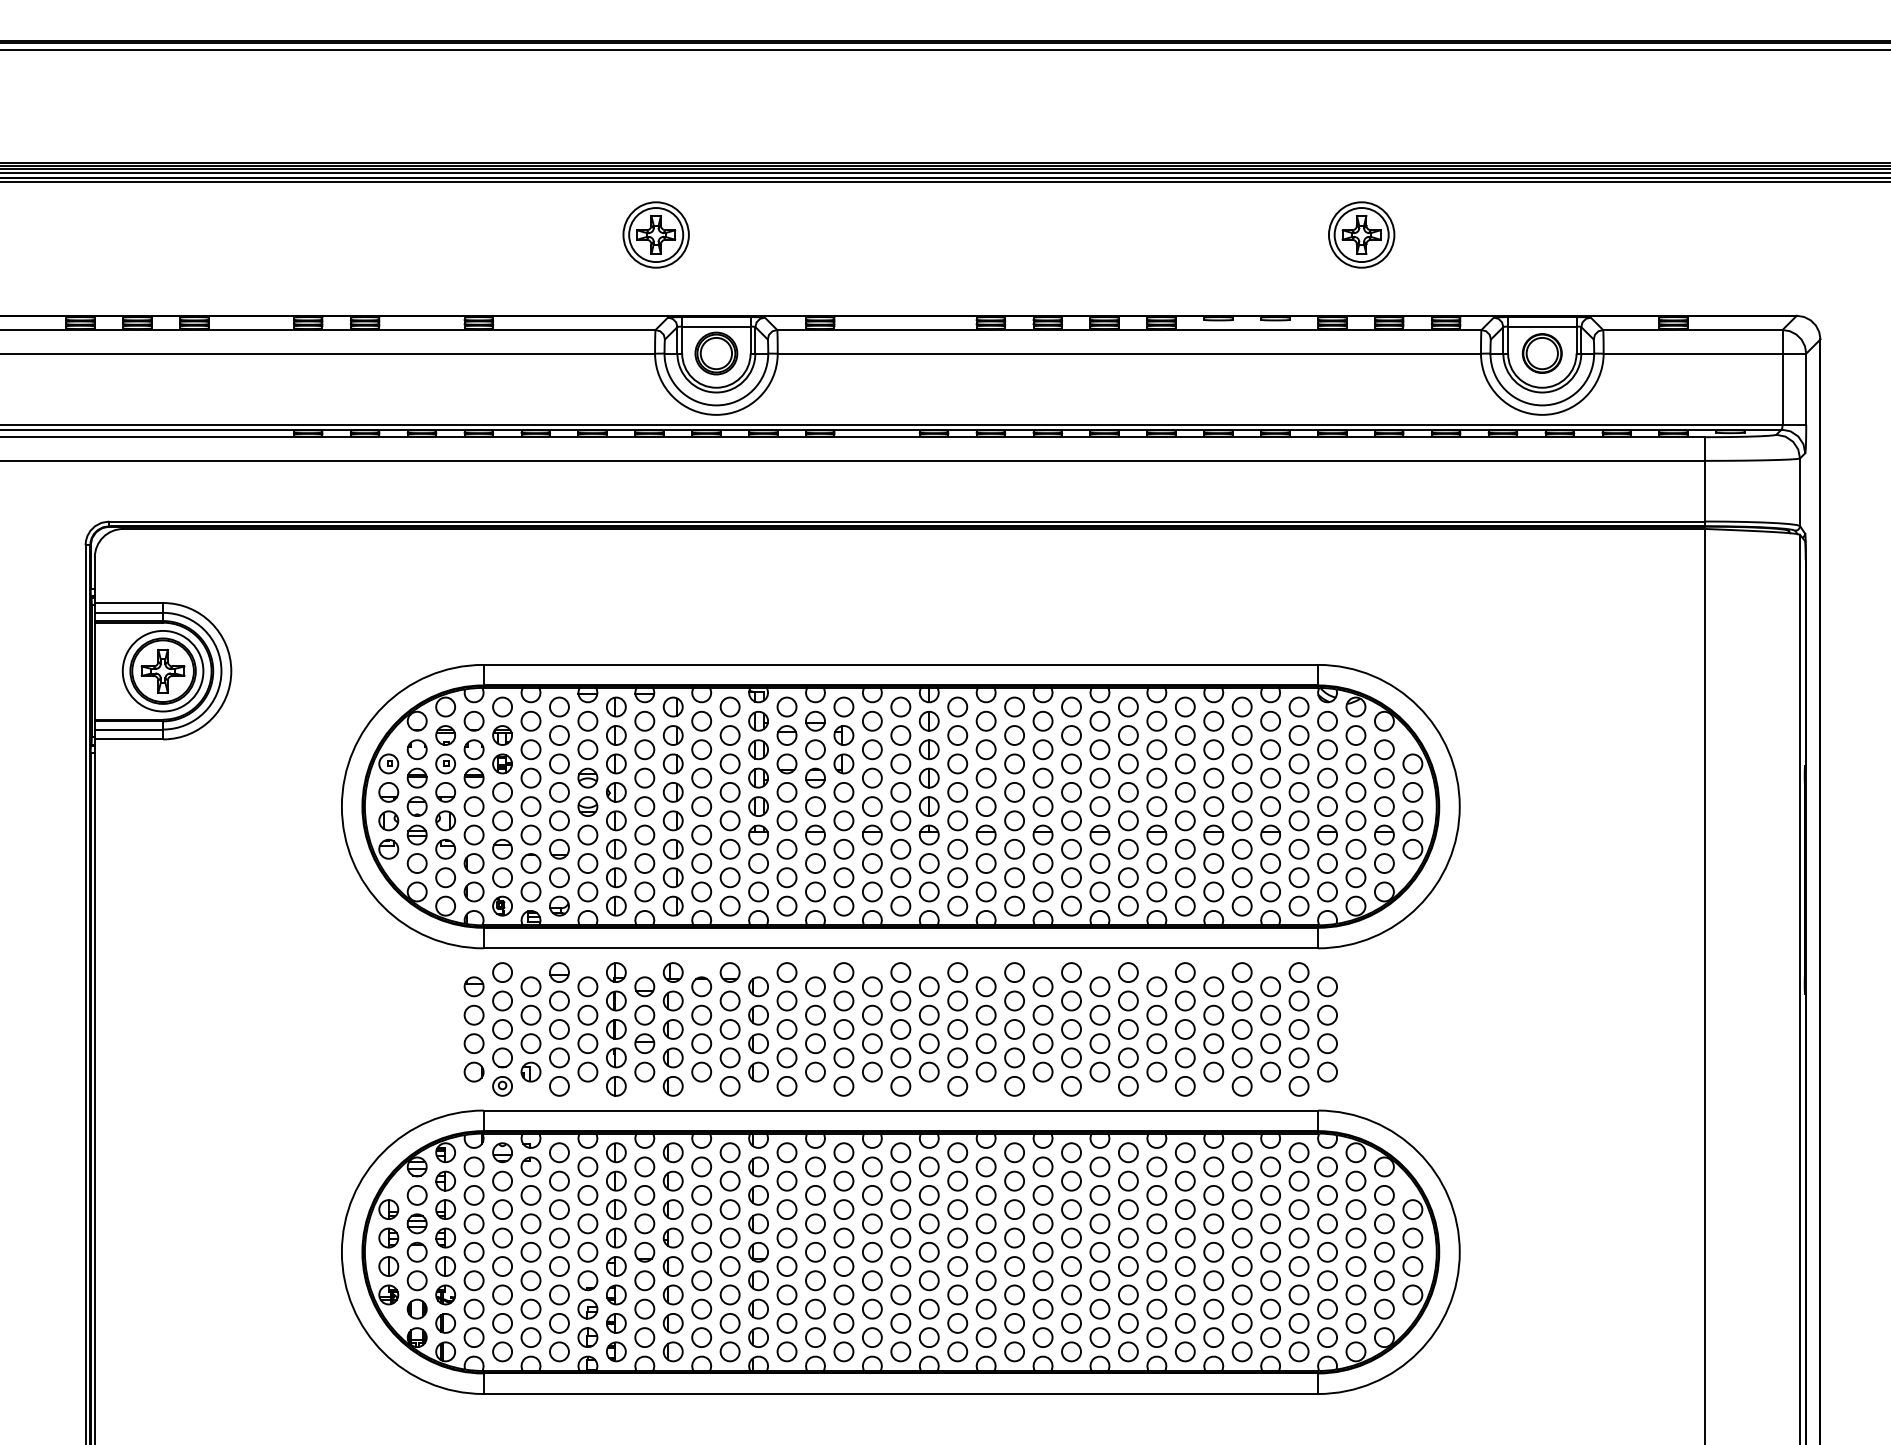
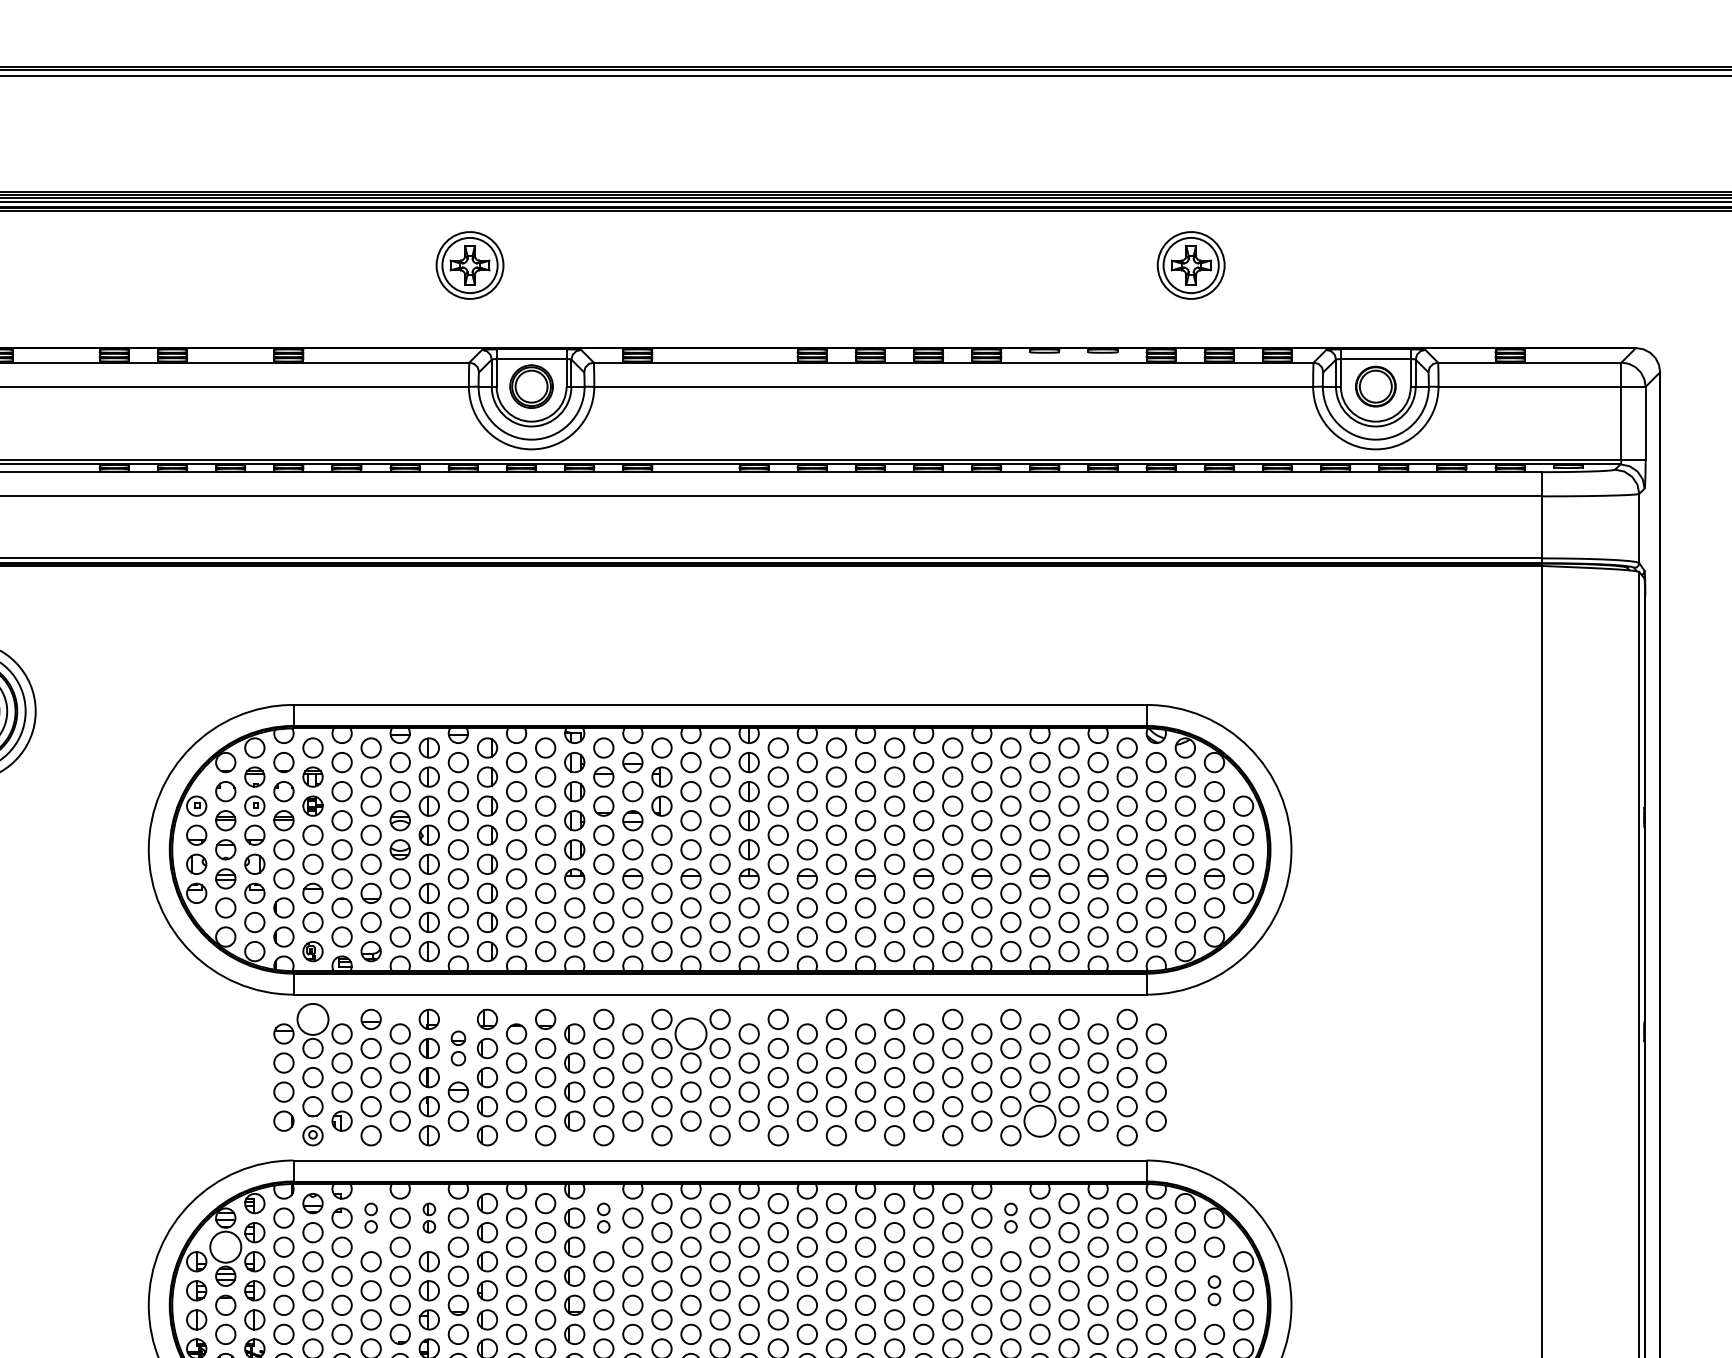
circle: (502, 972) -> (312, 1019), size x1.6
circle: (871, 986) -> (690, 1033), size x1.6
part: (644, 1000) -> (458, 1047), size x0.7
circle: (1213, 1071) -> (1039, 1120), size x1.6
part: (559, 1166) -> (371, 1217), size x0.6
part: (616, 1166) -> (429, 1217), size x0.6
part: (786, 1166) -> (603, 1217), size x0.6
part: (1185, 1166) -> (1011, 1217), size x0.6
circle: (416, 1194) -> (225, 1246), size x1.6
part: (1384, 1237) -> (1214, 1290), size x0.6

